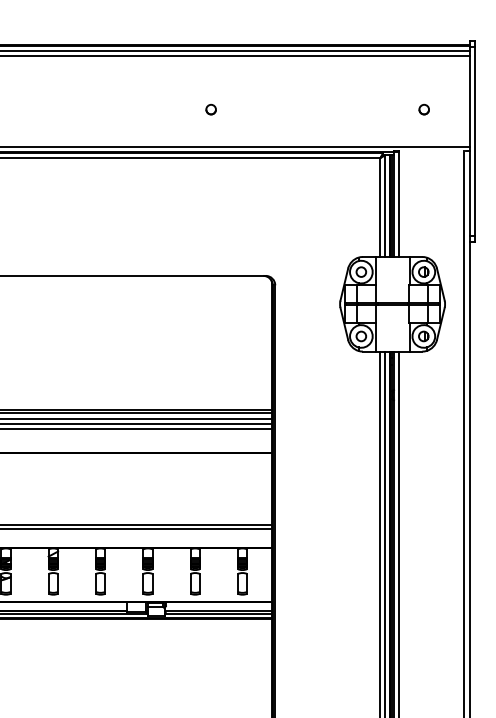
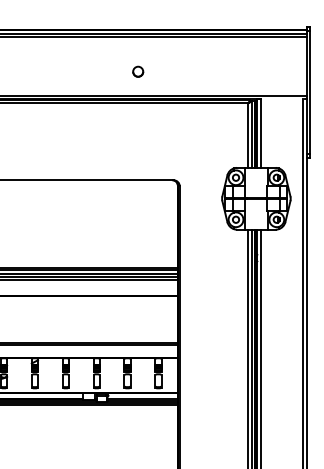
part: (210, 109) -> (137, 71), size x1.6
part: (424, 109) -> (277, 71), removed

